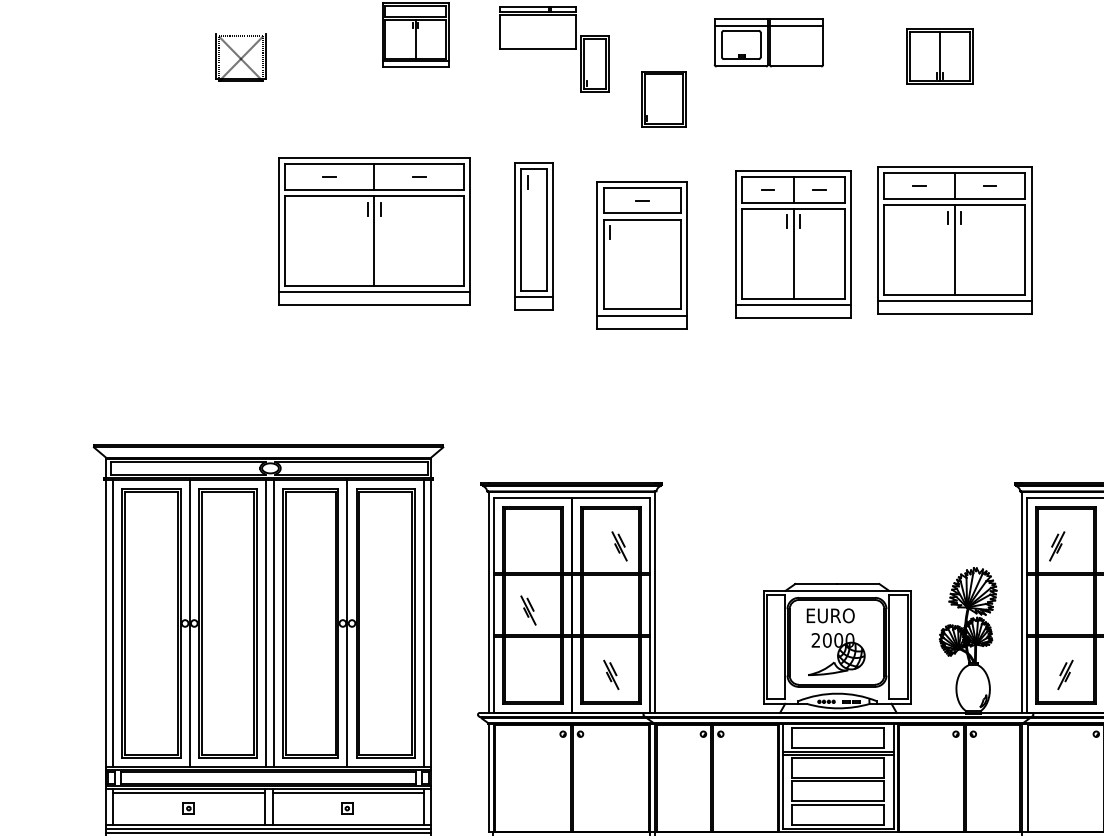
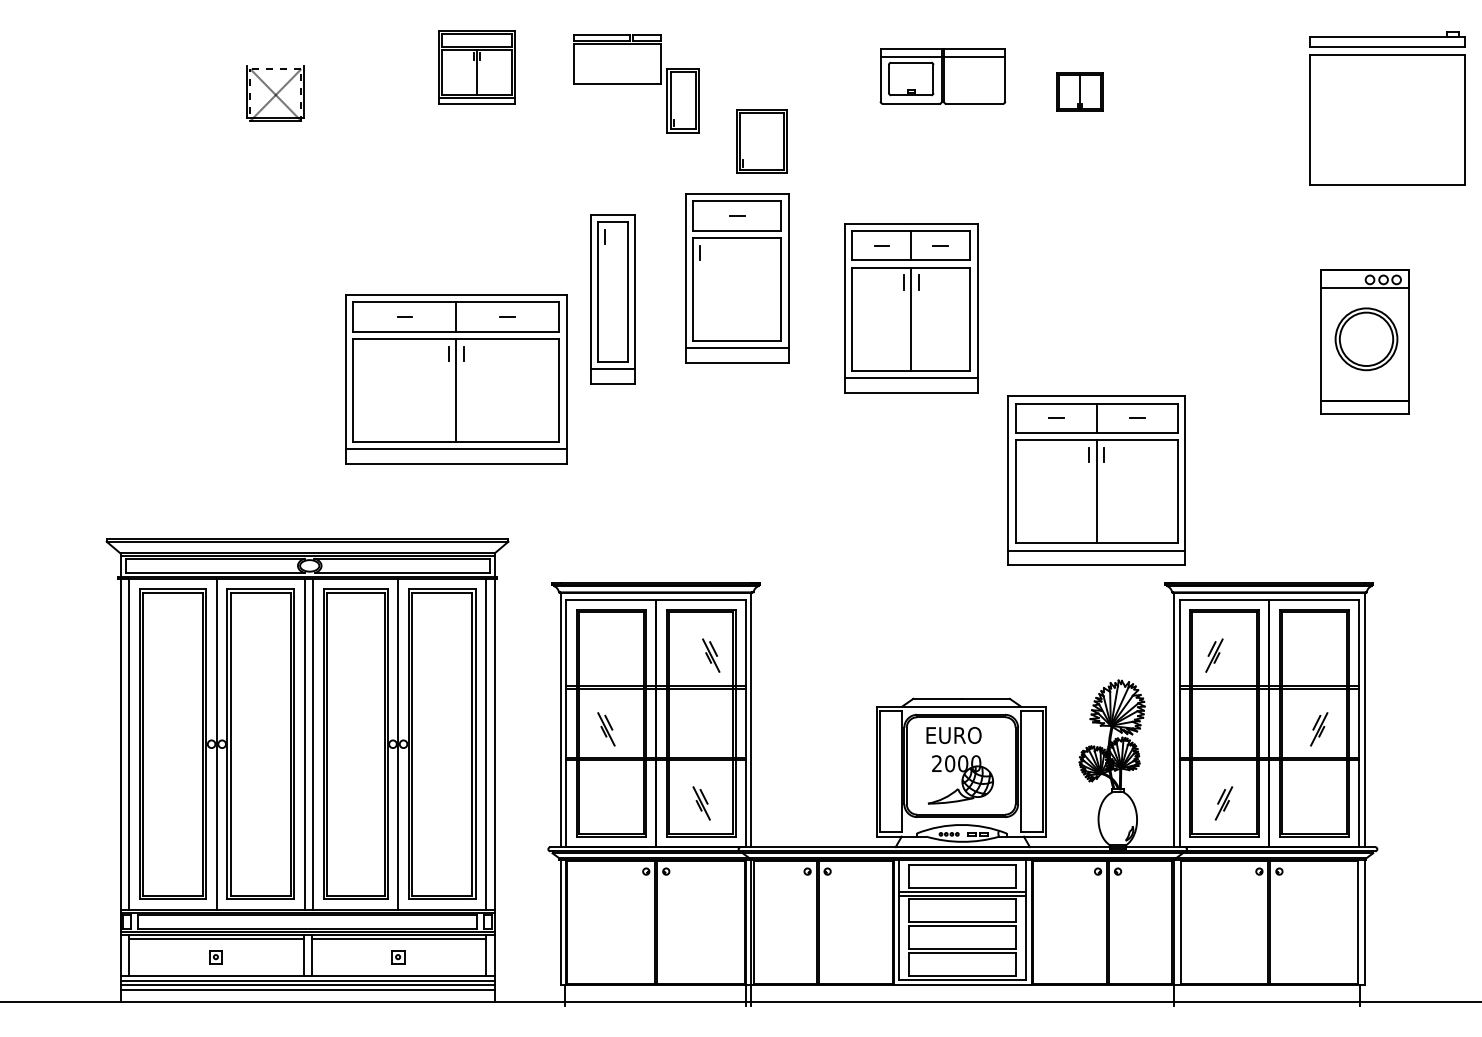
part: (768, 42) -> (942, 76), moved
part: (939, 56) -> (1079, 92), size x0.6
part: (374, 231) -> (456, 379), moved
part: (954, 240) -> (1096, 480), moved
part: (642, 254) -> (737, 278), moved

